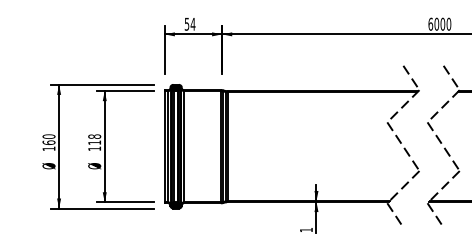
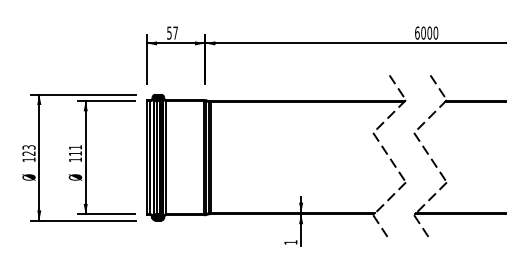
text: (192, 23) -> (175, 32), 54 -> 57
text: (94, 136) -> (75, 147), 118 -> 111
text: (48, 139) -> (28, 150), 160 -> 123

